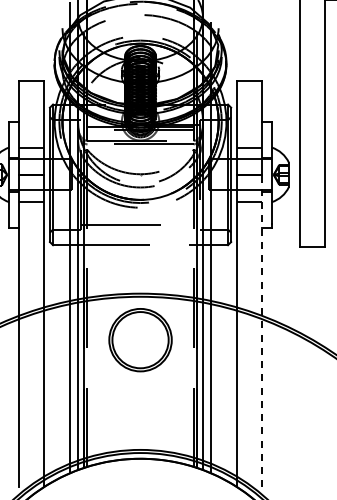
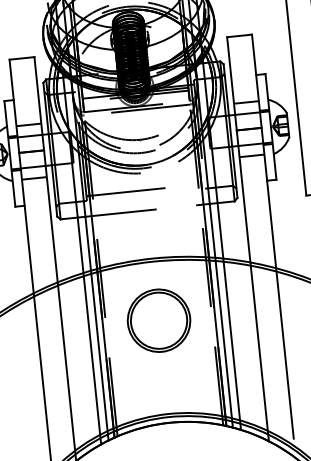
line: (262, 330) -> (277, 282), dashed -> solid
part: (140, 340) -> (159, 321), moved

